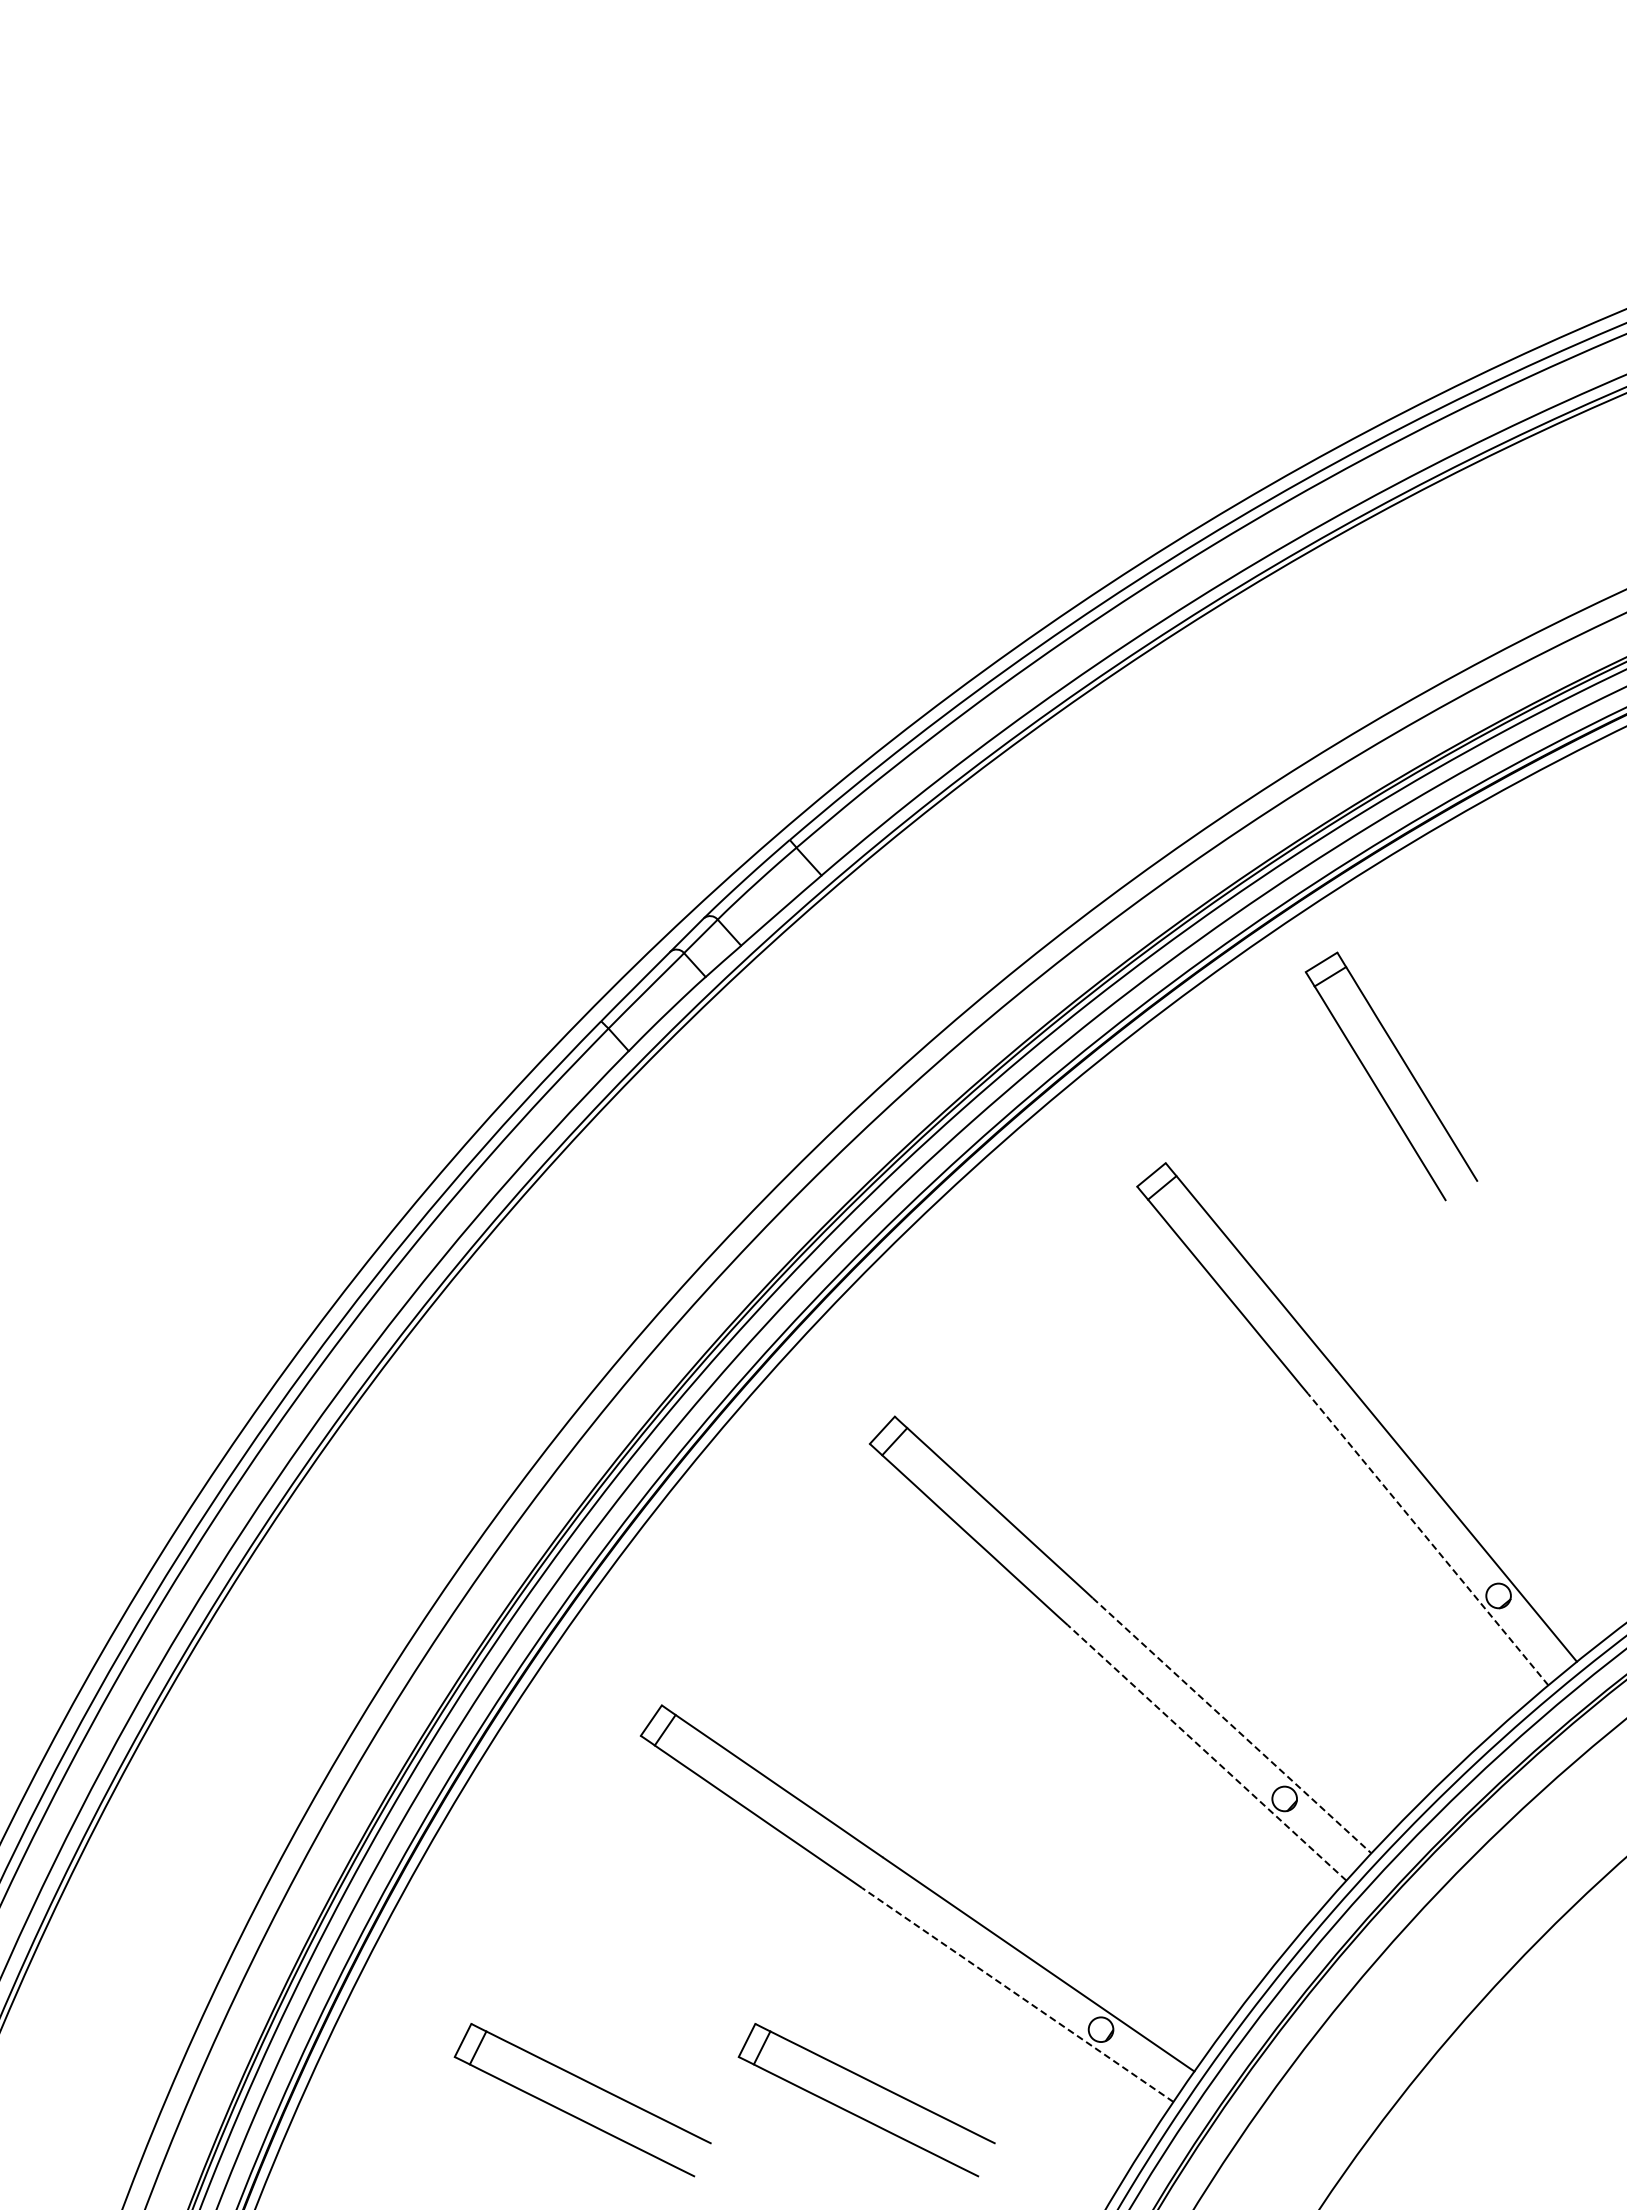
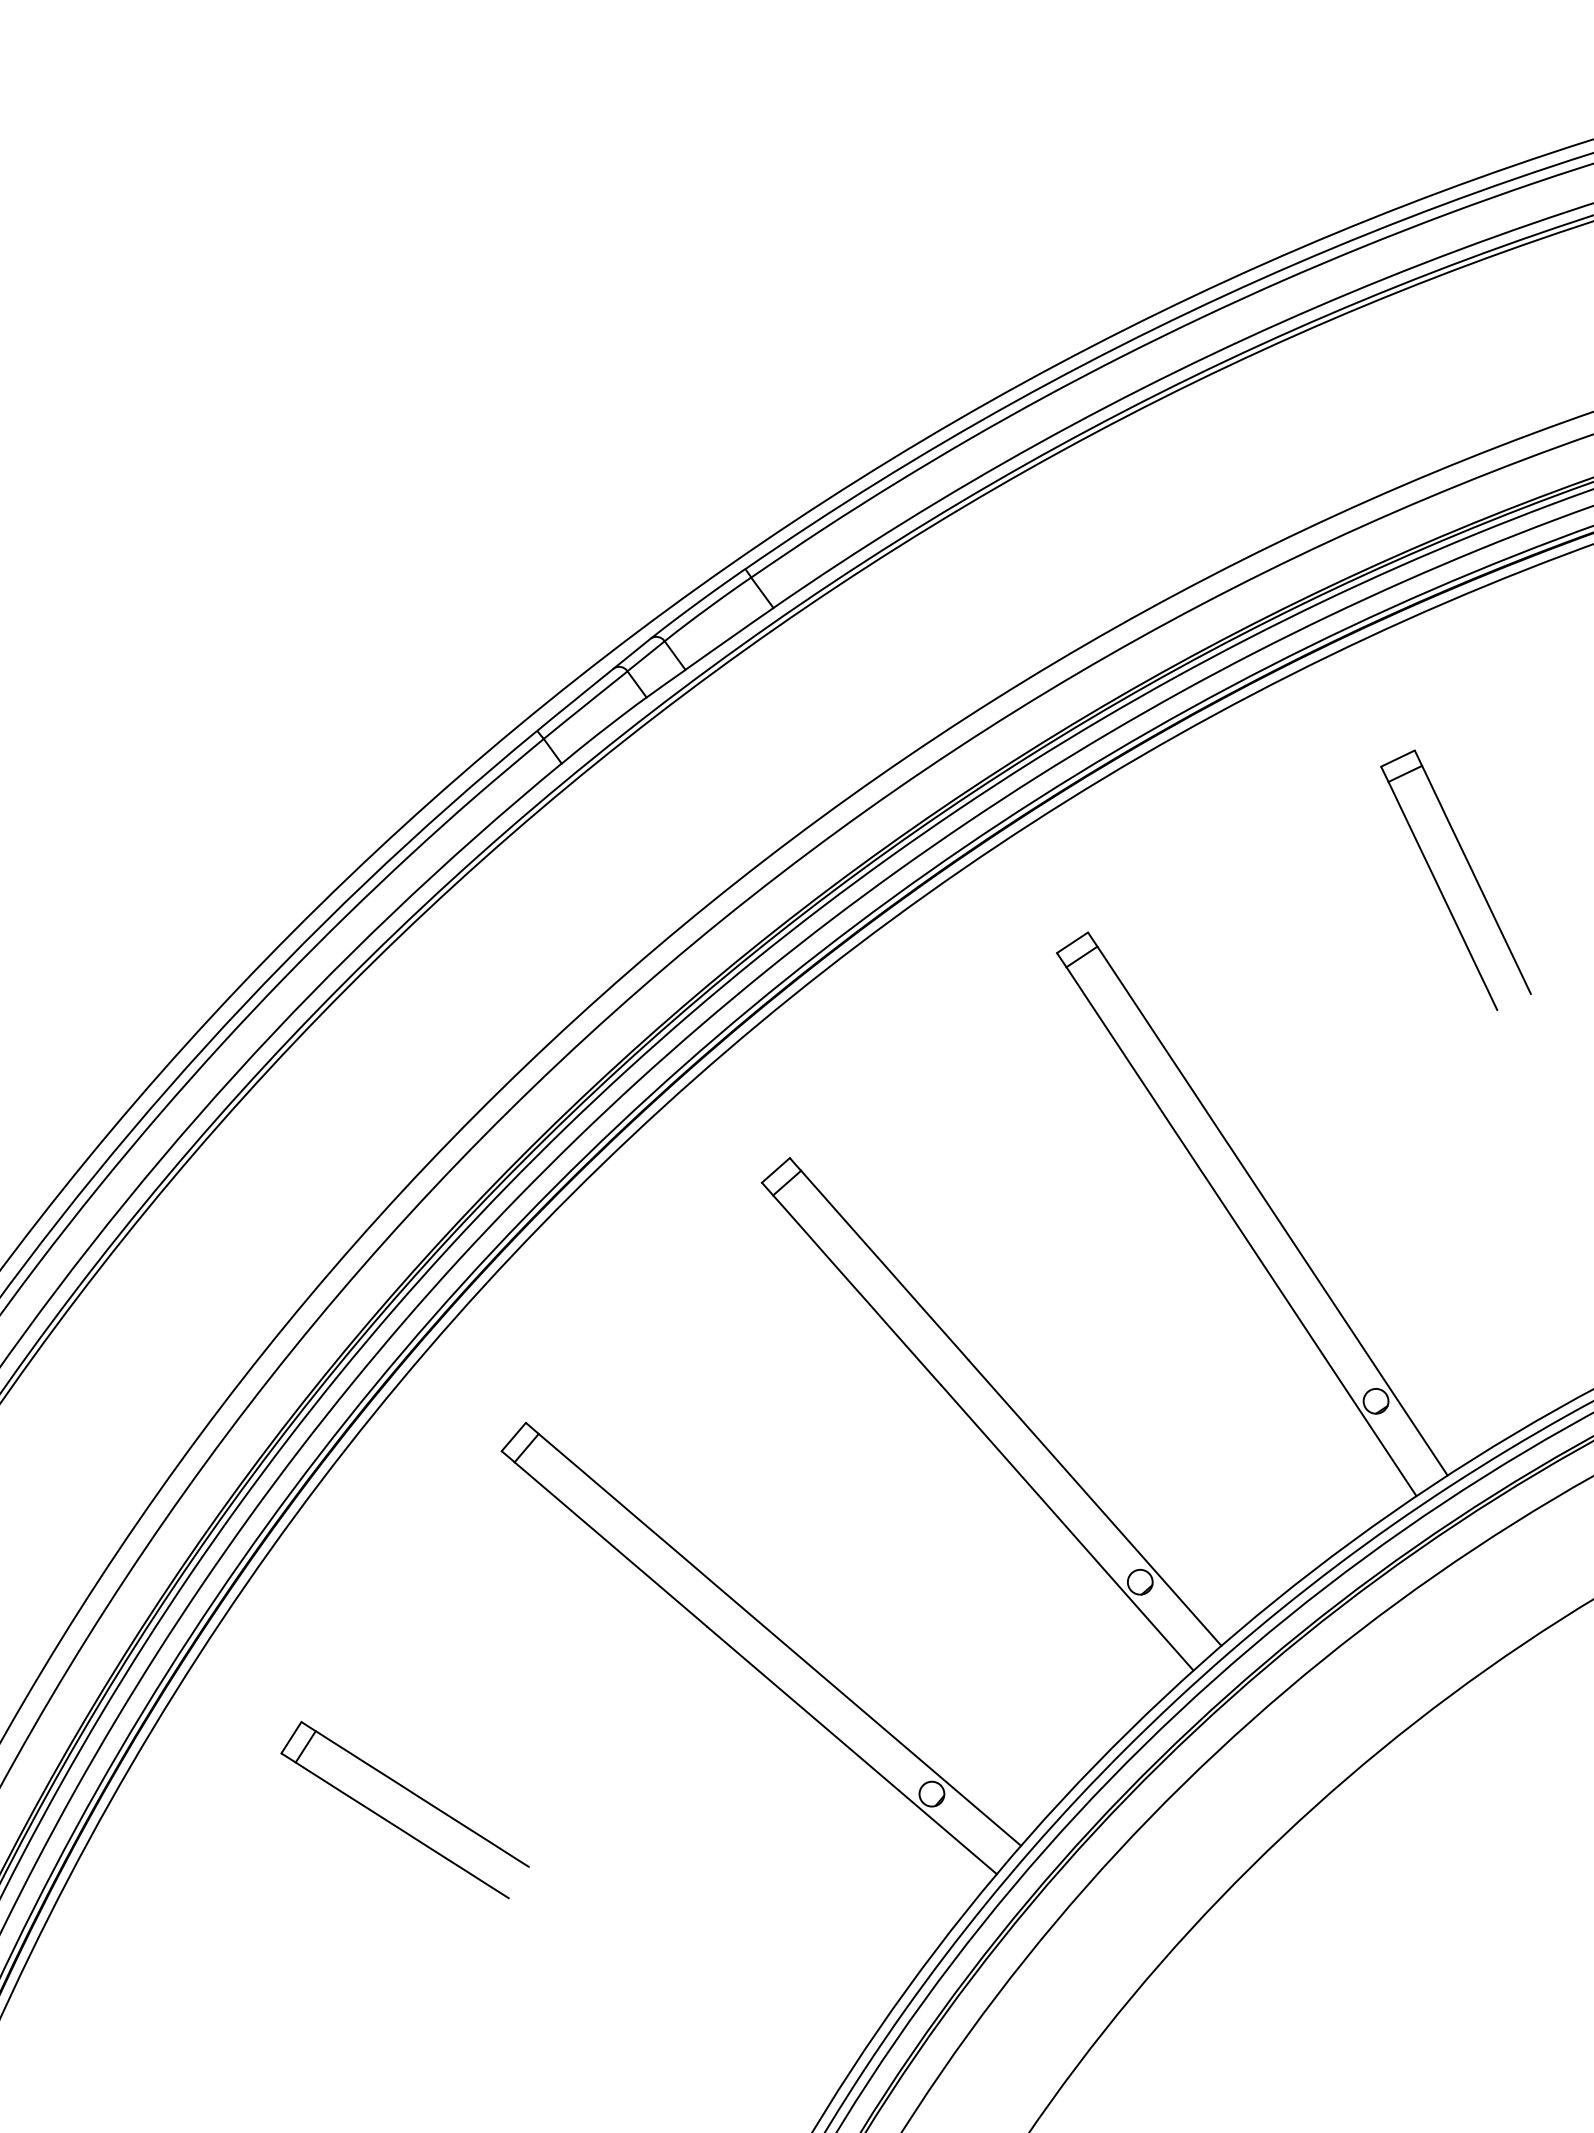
part: (1377, 1086) -> (1440, 888), moved
line: (1428, 1539) -> (1311, 1337), dashed -> solid
line: (1232, 1725) -> (1095, 1503), dashed -> solid
line: (1207, 1752) -> (1067, 1527), dashed -> solid
line: (1017, 1995) -> (851, 1751), dashed -> solid
part: (858, 2115) -> (679, 1854), removed

